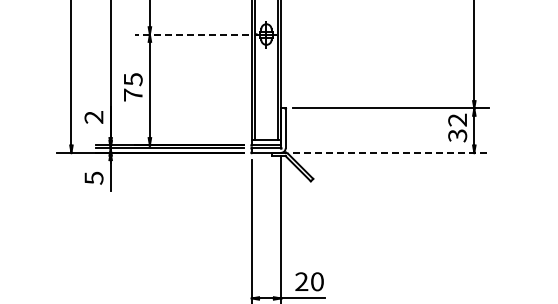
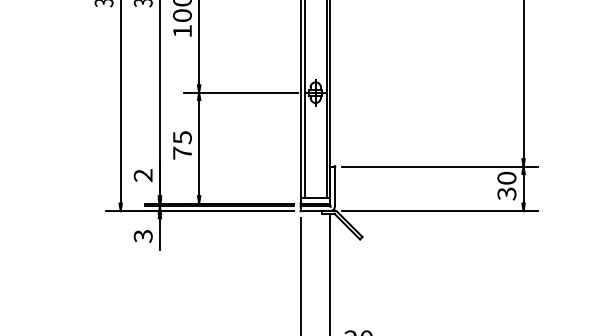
line: (192, 34) -> (241, 92), dashed -> solid
text: (457, 119) -> (506, 177), 32 -> 30
line: (391, 152) -> (440, 210), dashed -> solid
text: (93, 178) -> (142, 236), 5 -> 3

